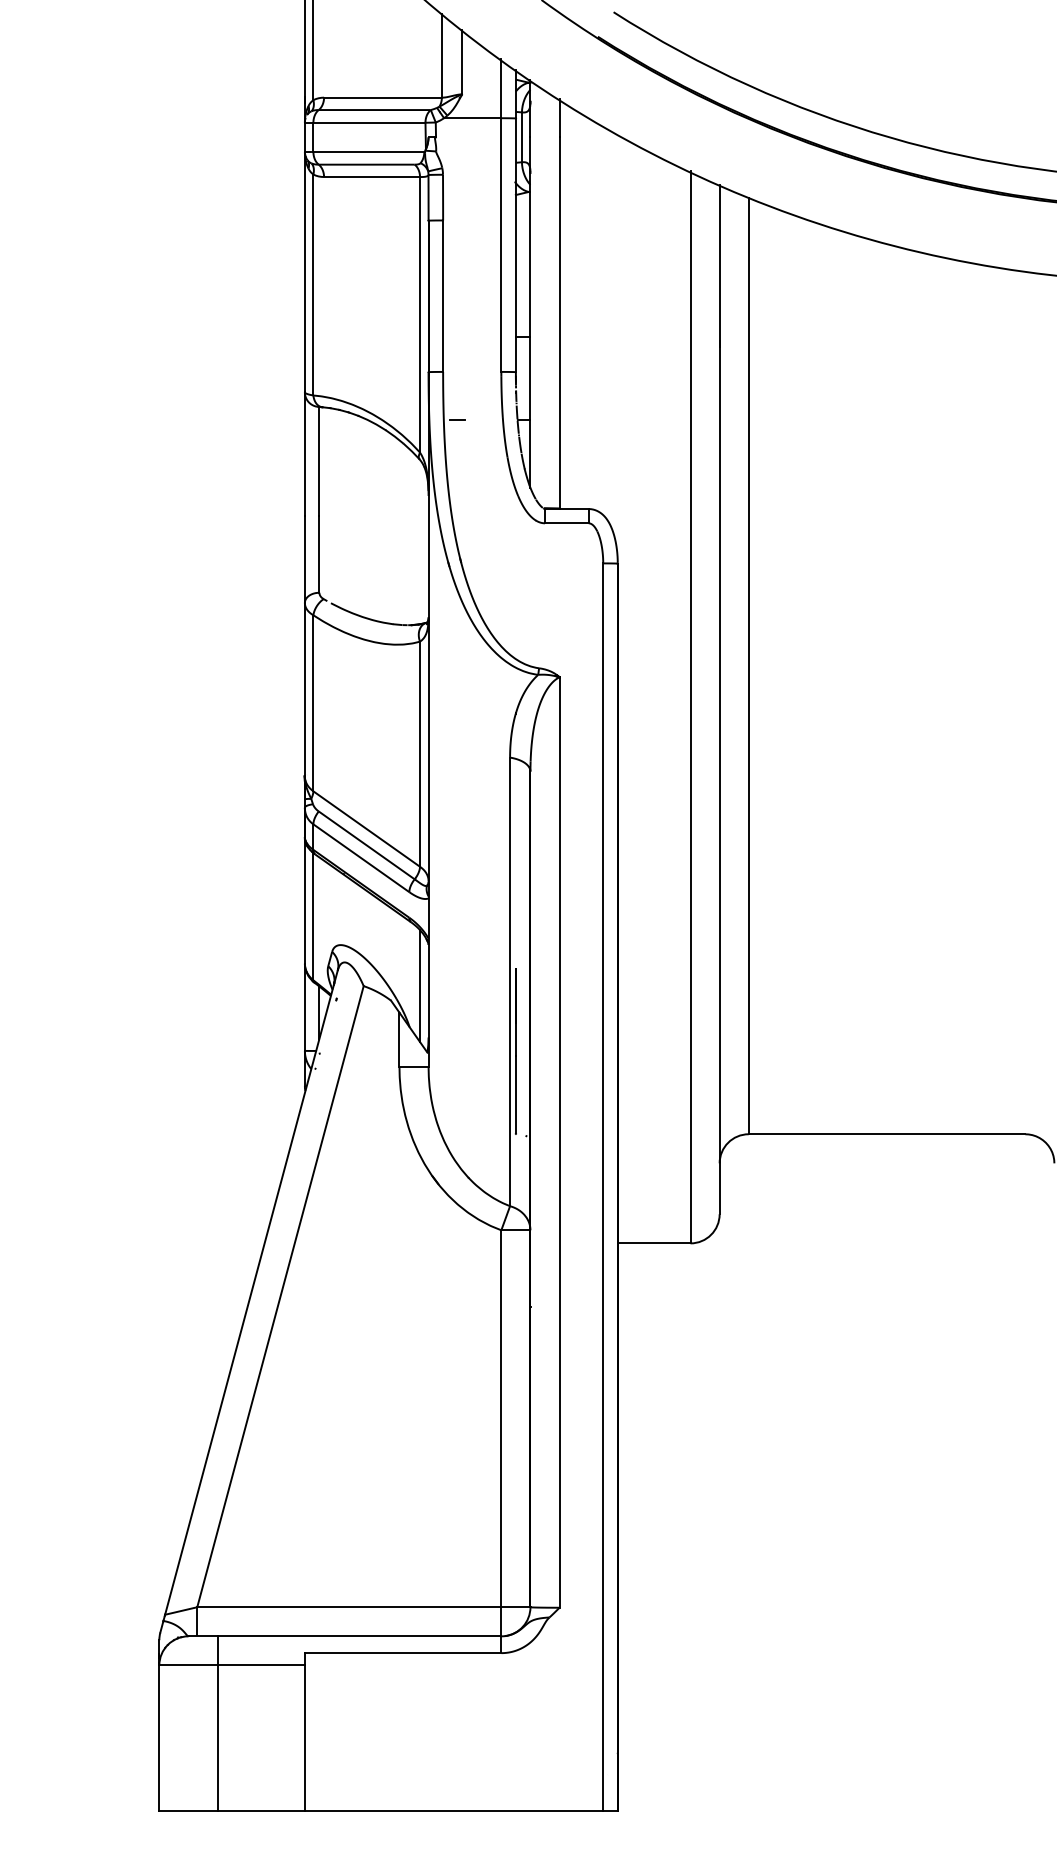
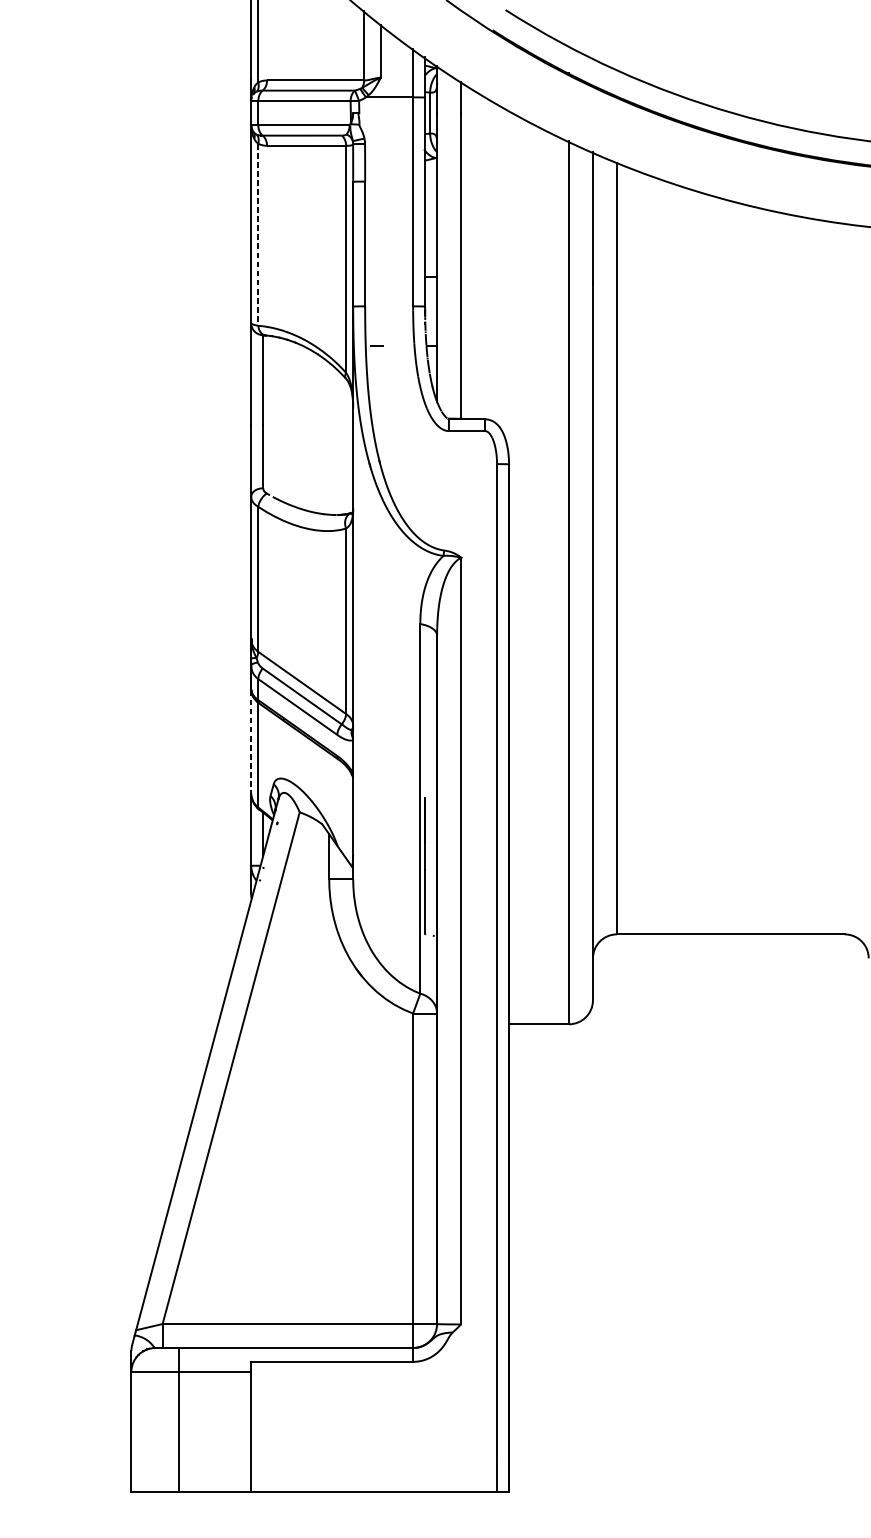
line: (313, 285) -> (258, 235), solid -> dashed
line: (304, 900) -> (250, 741), solid -> dashed
line: (420, 986) -> (346, 812), removed

